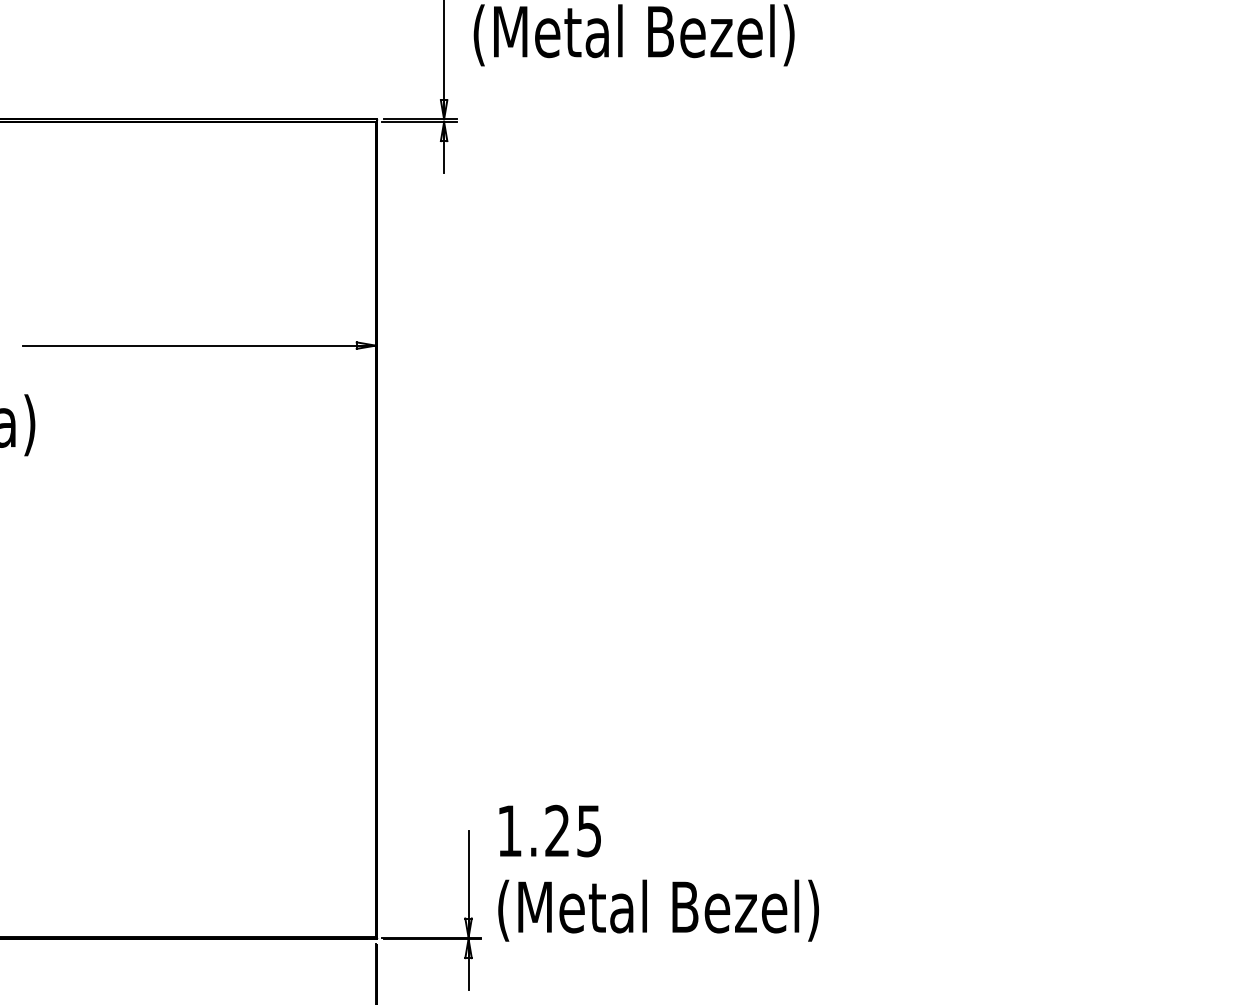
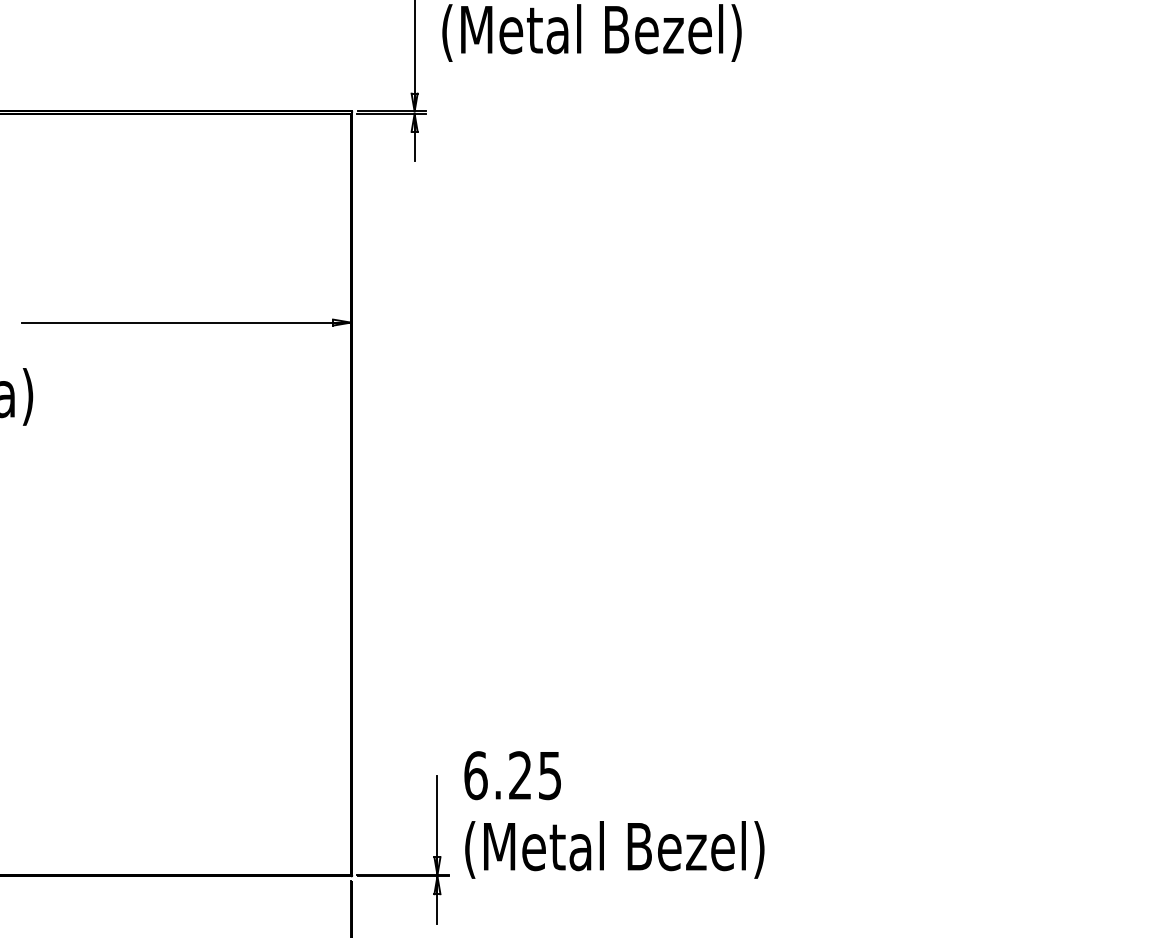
text: (509, 830) -> (475, 775), 1.25 -> 6.25

